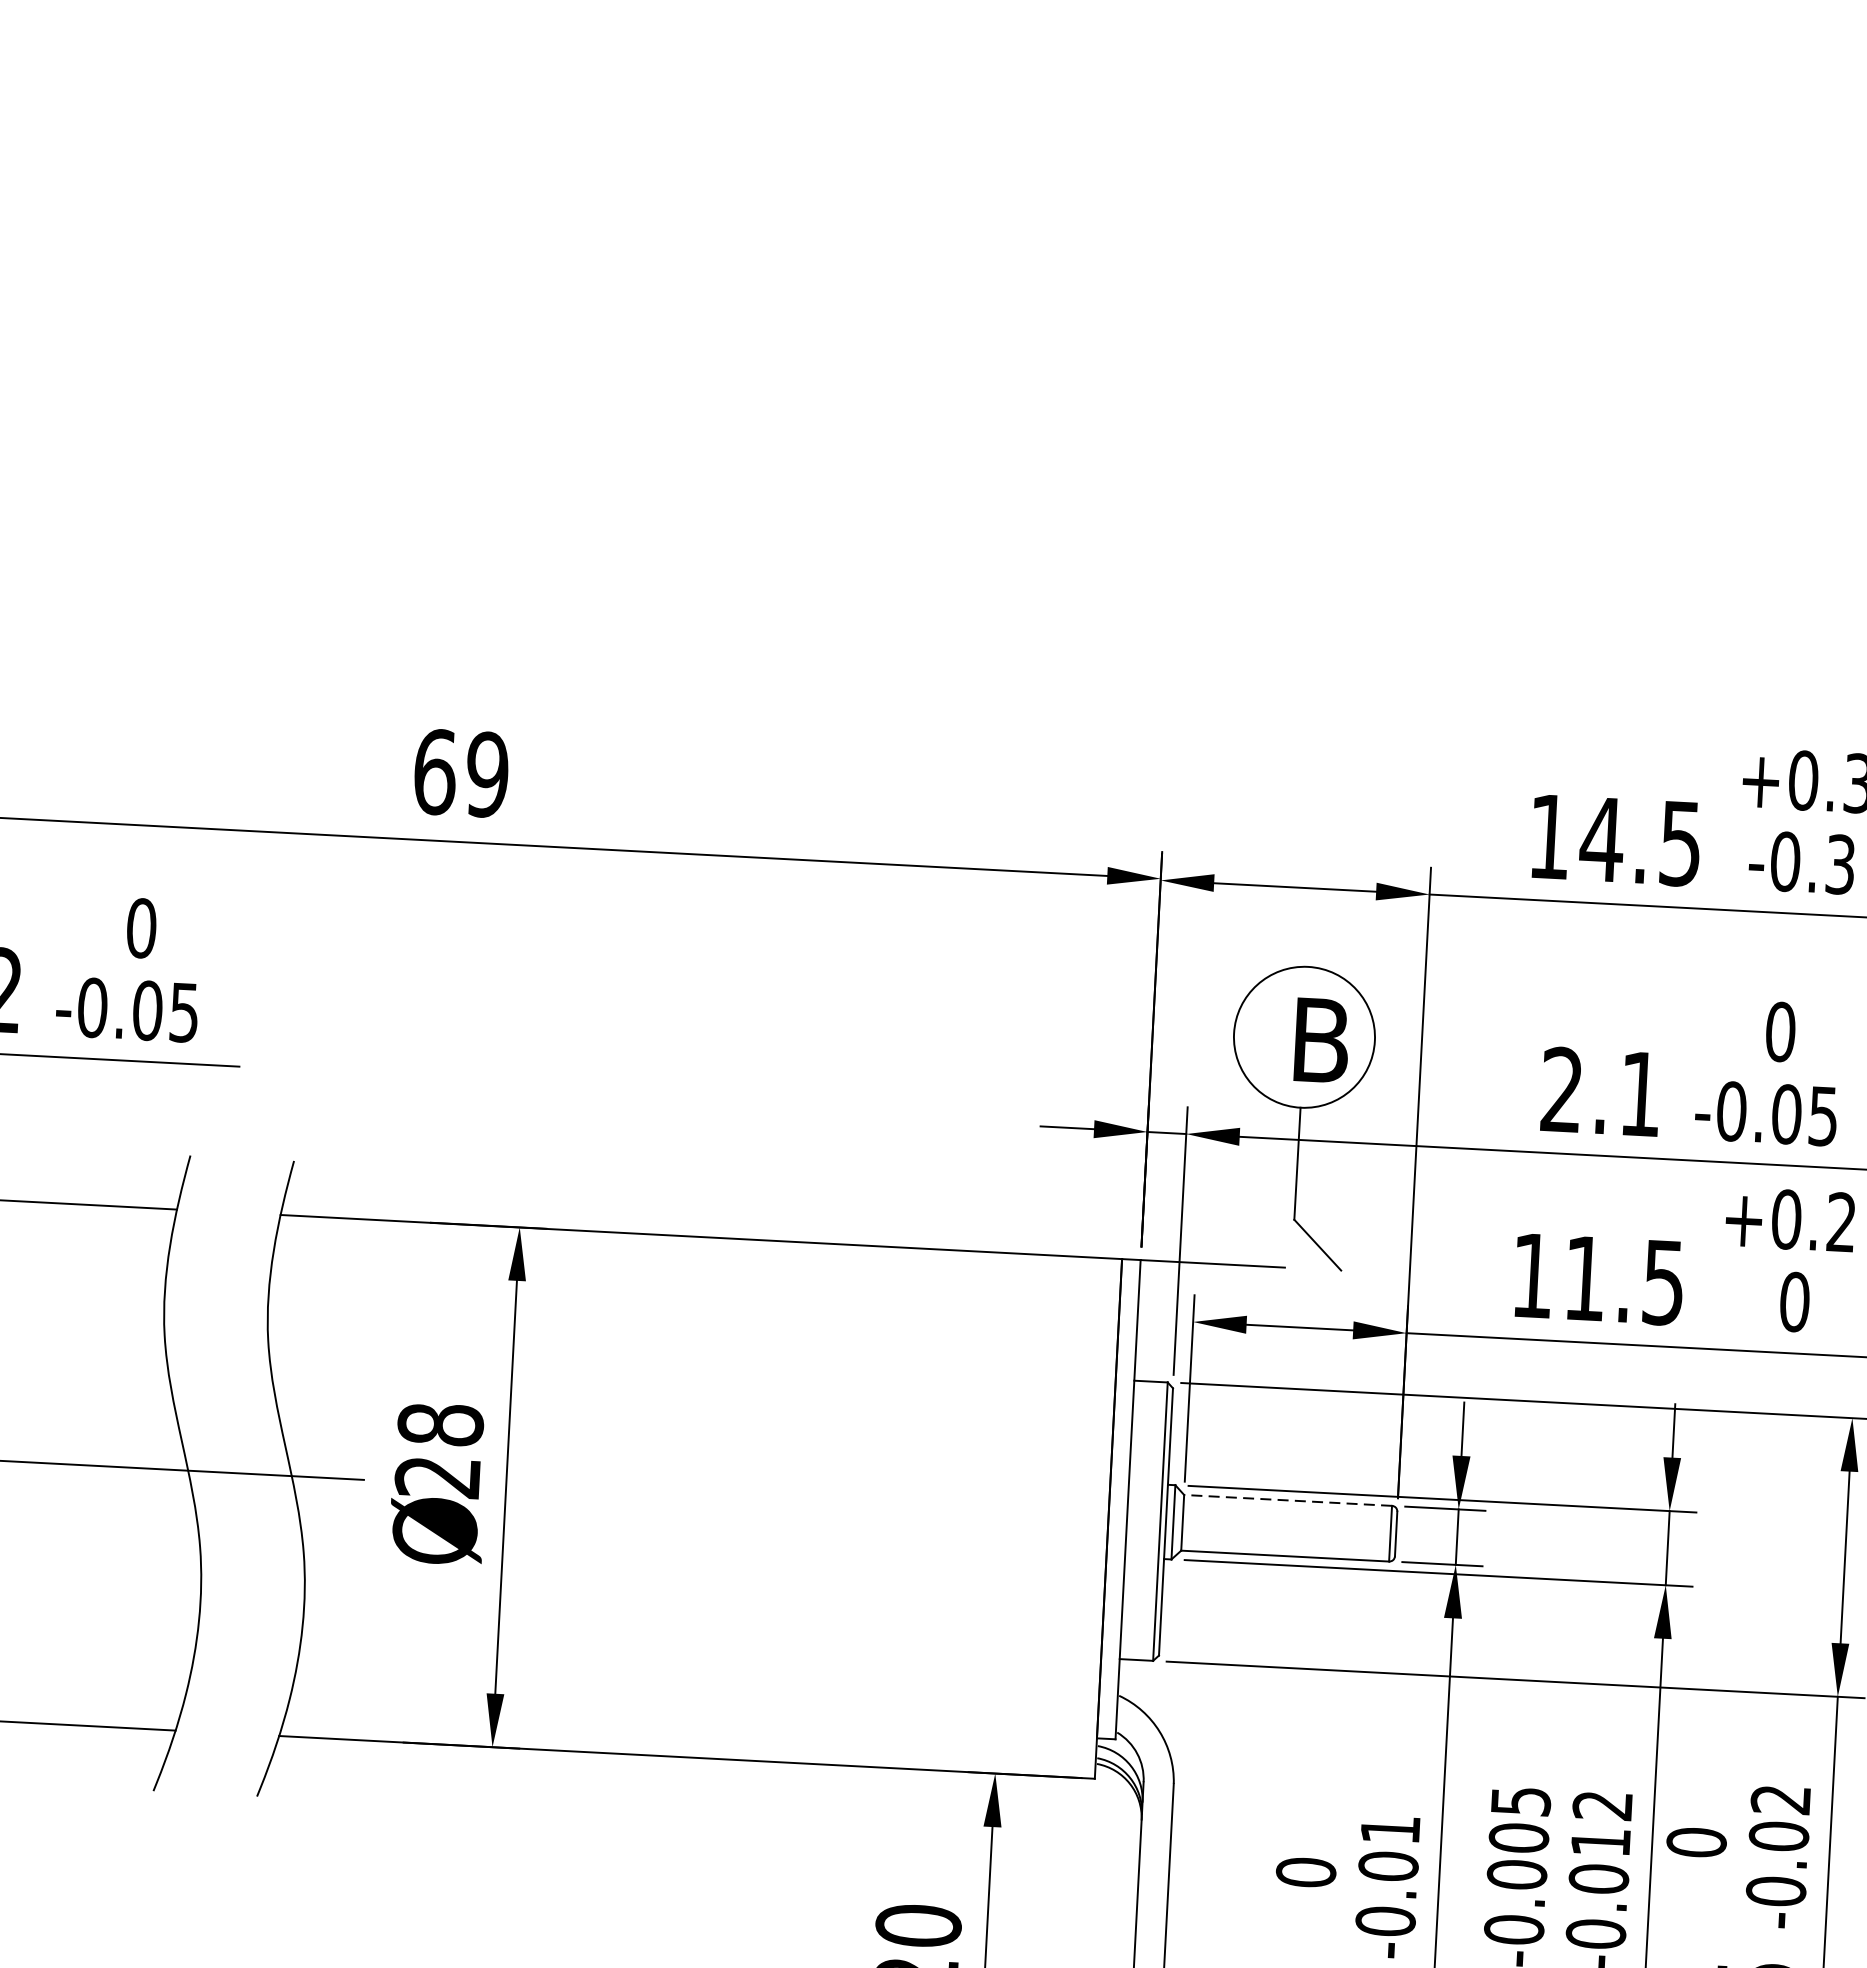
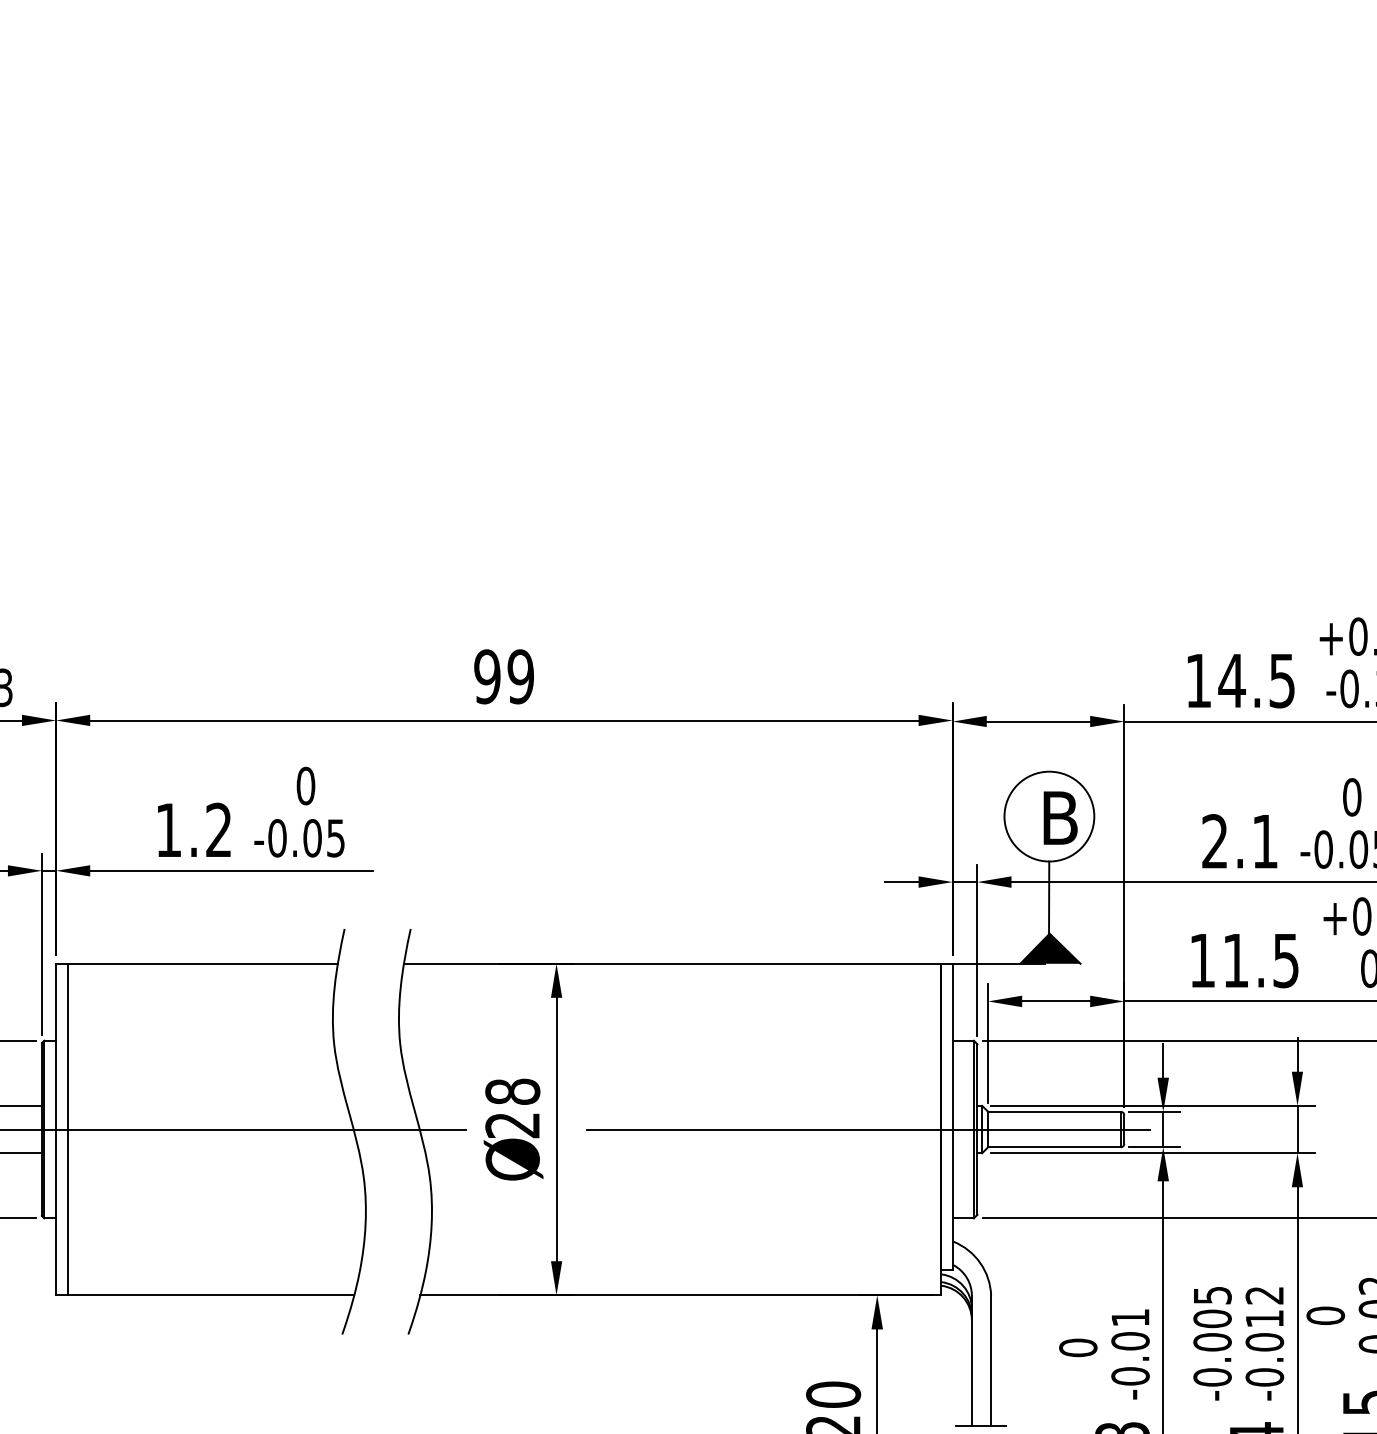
text: (435, 771) -> (487, 676), 69 -> 99
fill: (1293, 1244) -> (1049, 948), added
line: (1286, 1499) -> (1053, 1111), dashed -> solid
line: (995, 1512) -> (868, 1129), added

